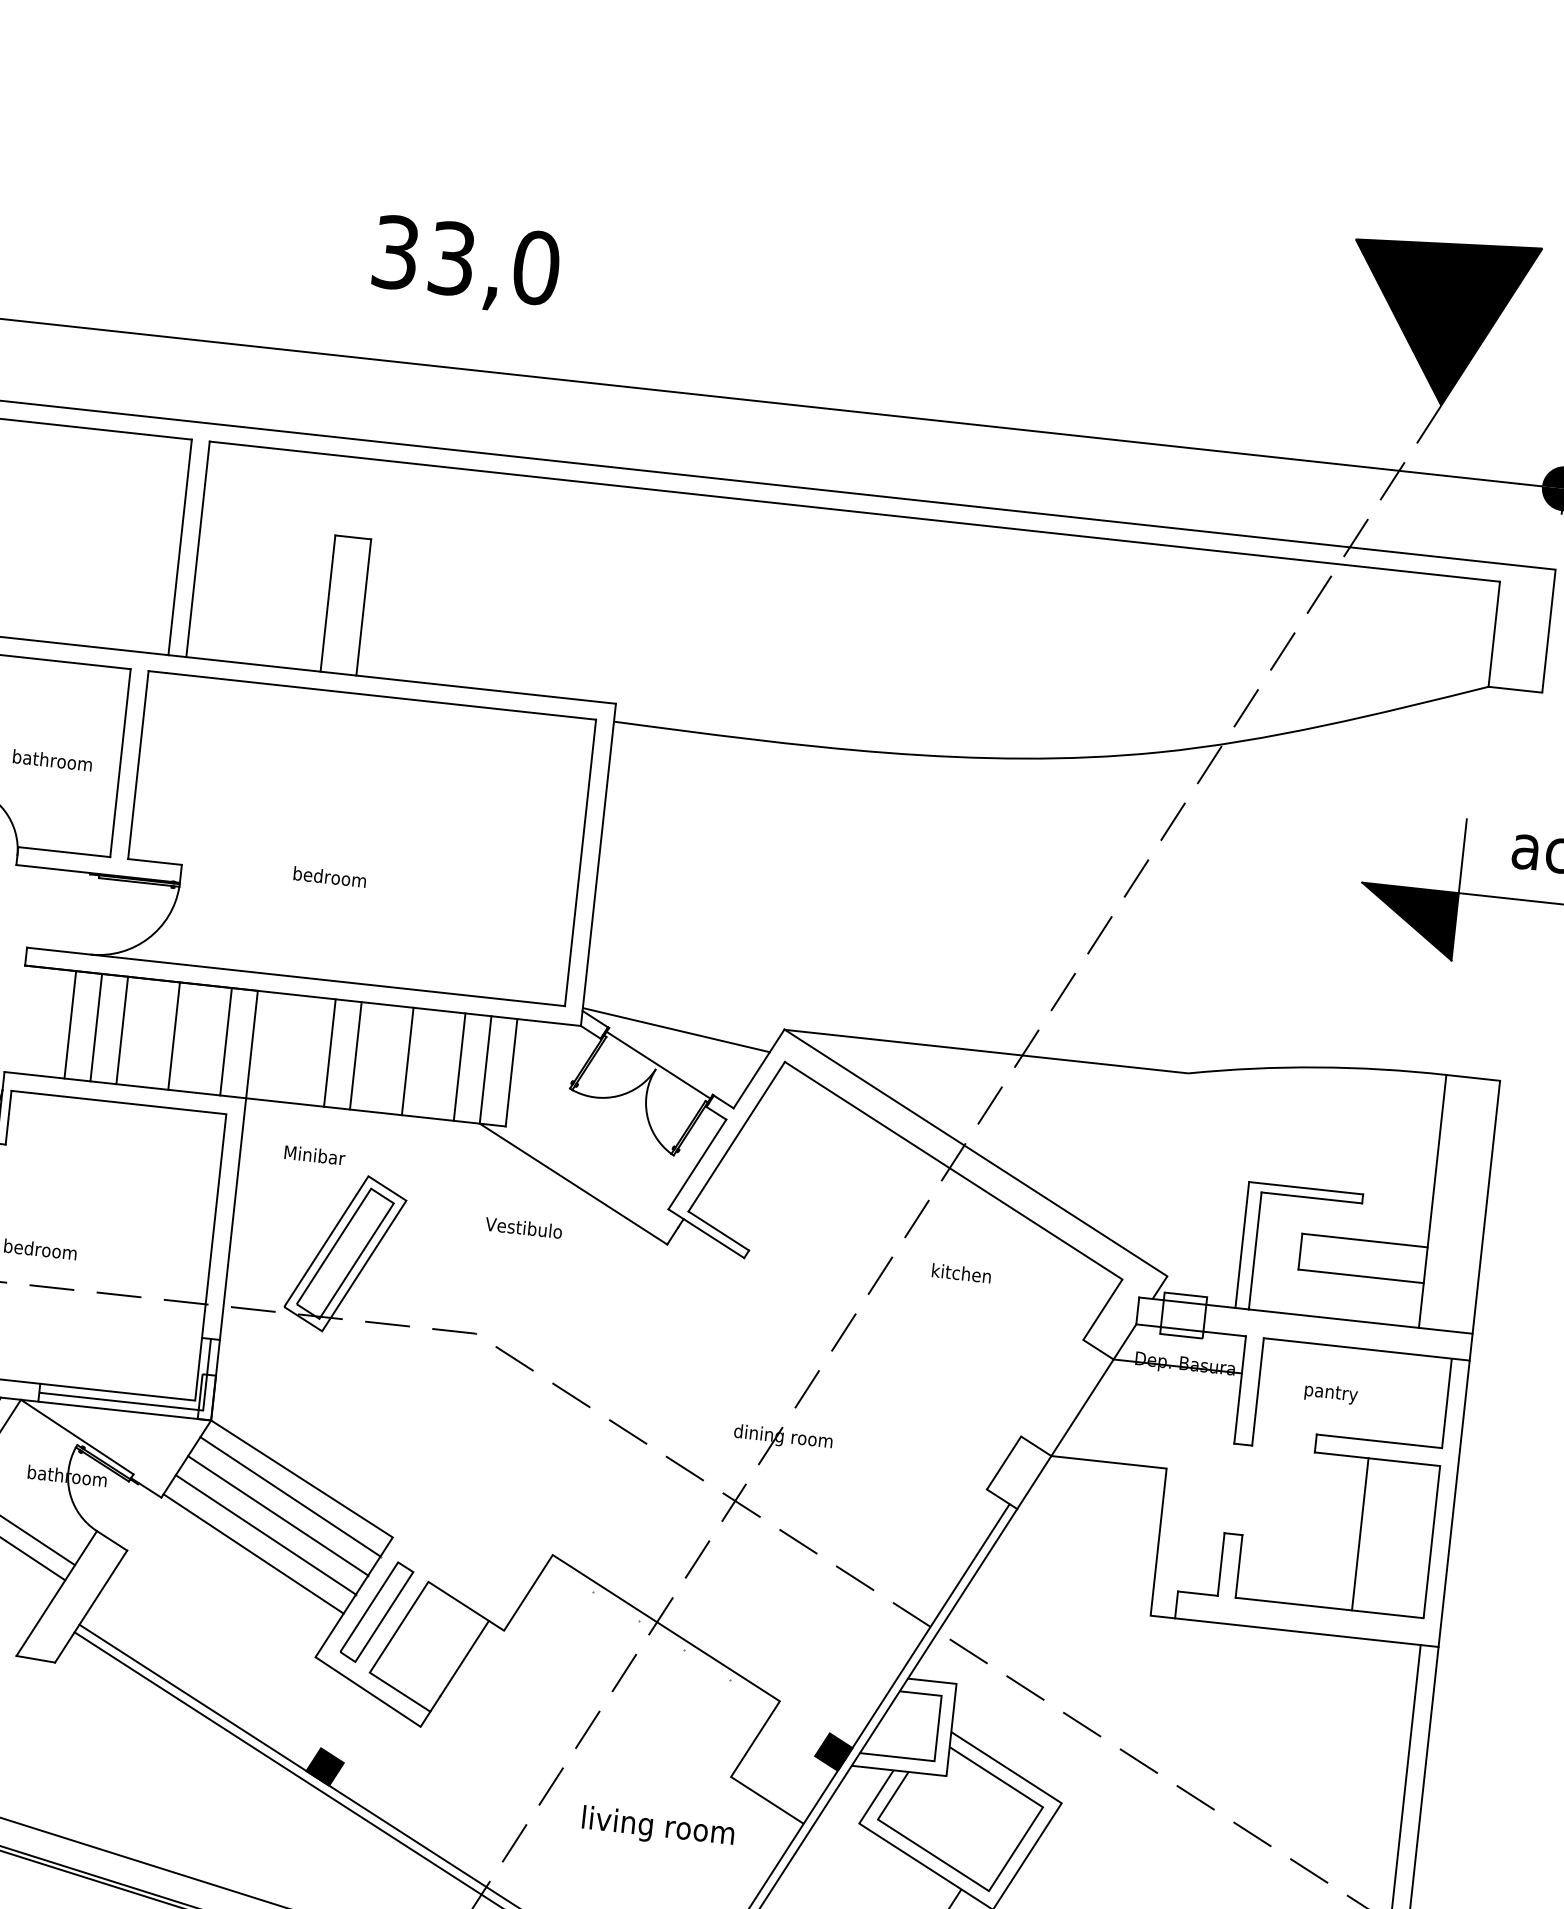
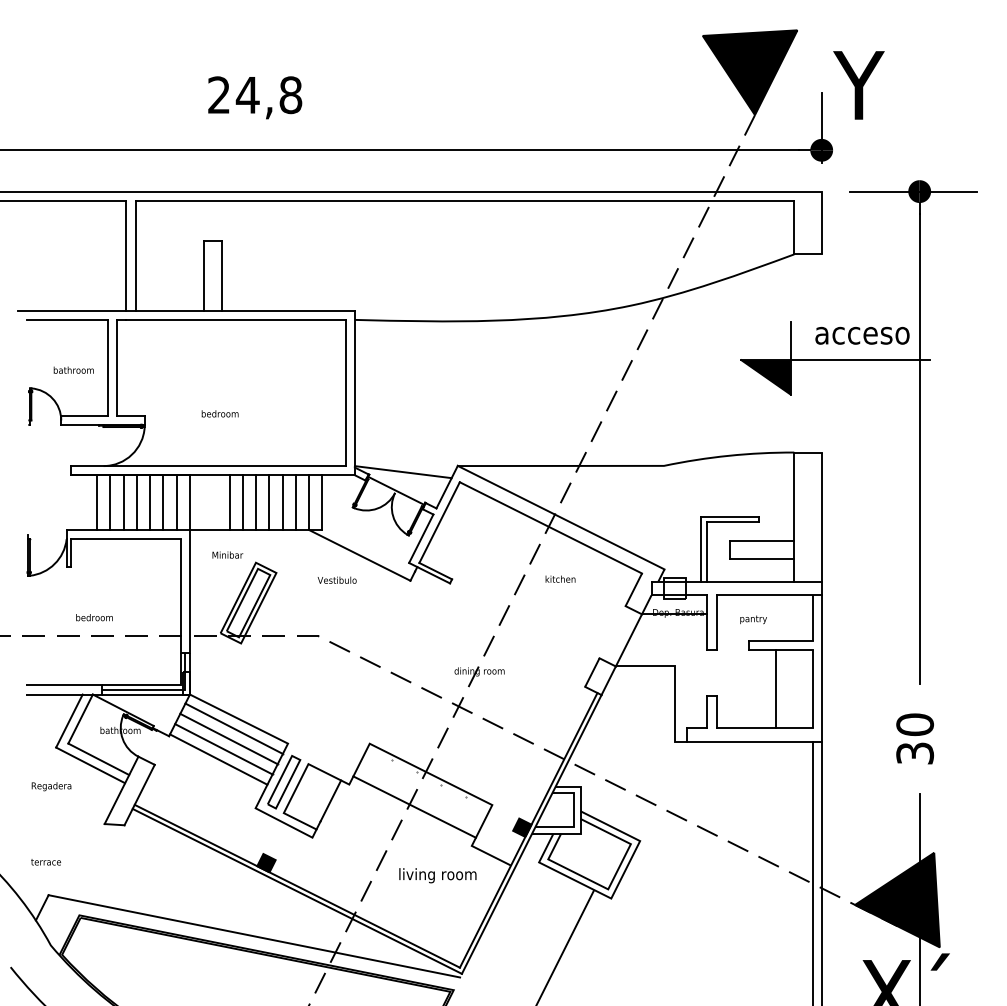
text: (466, 260) -> (255, 95), 33,0 -> 24,8
line: (147, 1032) -> (136, 502), added
line: (200, 1038) -> (163, 502), added
line: (382, 1058) -> (256, 502), added
line: (433, 1063) -> (282, 502), added
line: (627, 1687) -> (414, 806), added

